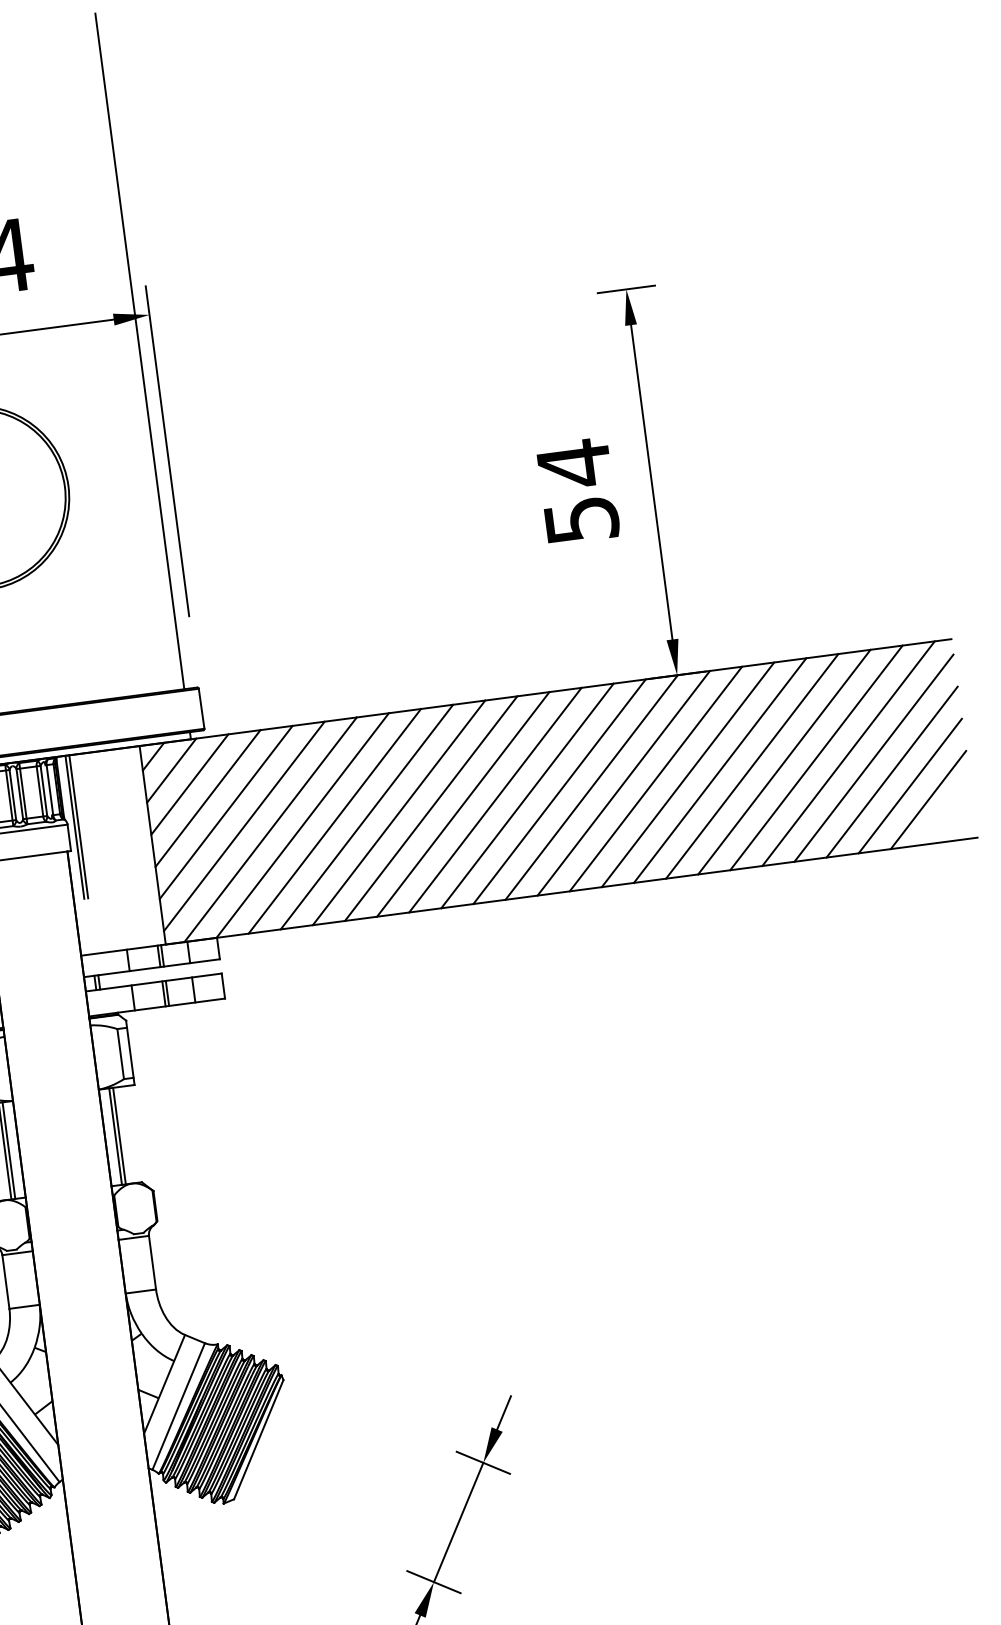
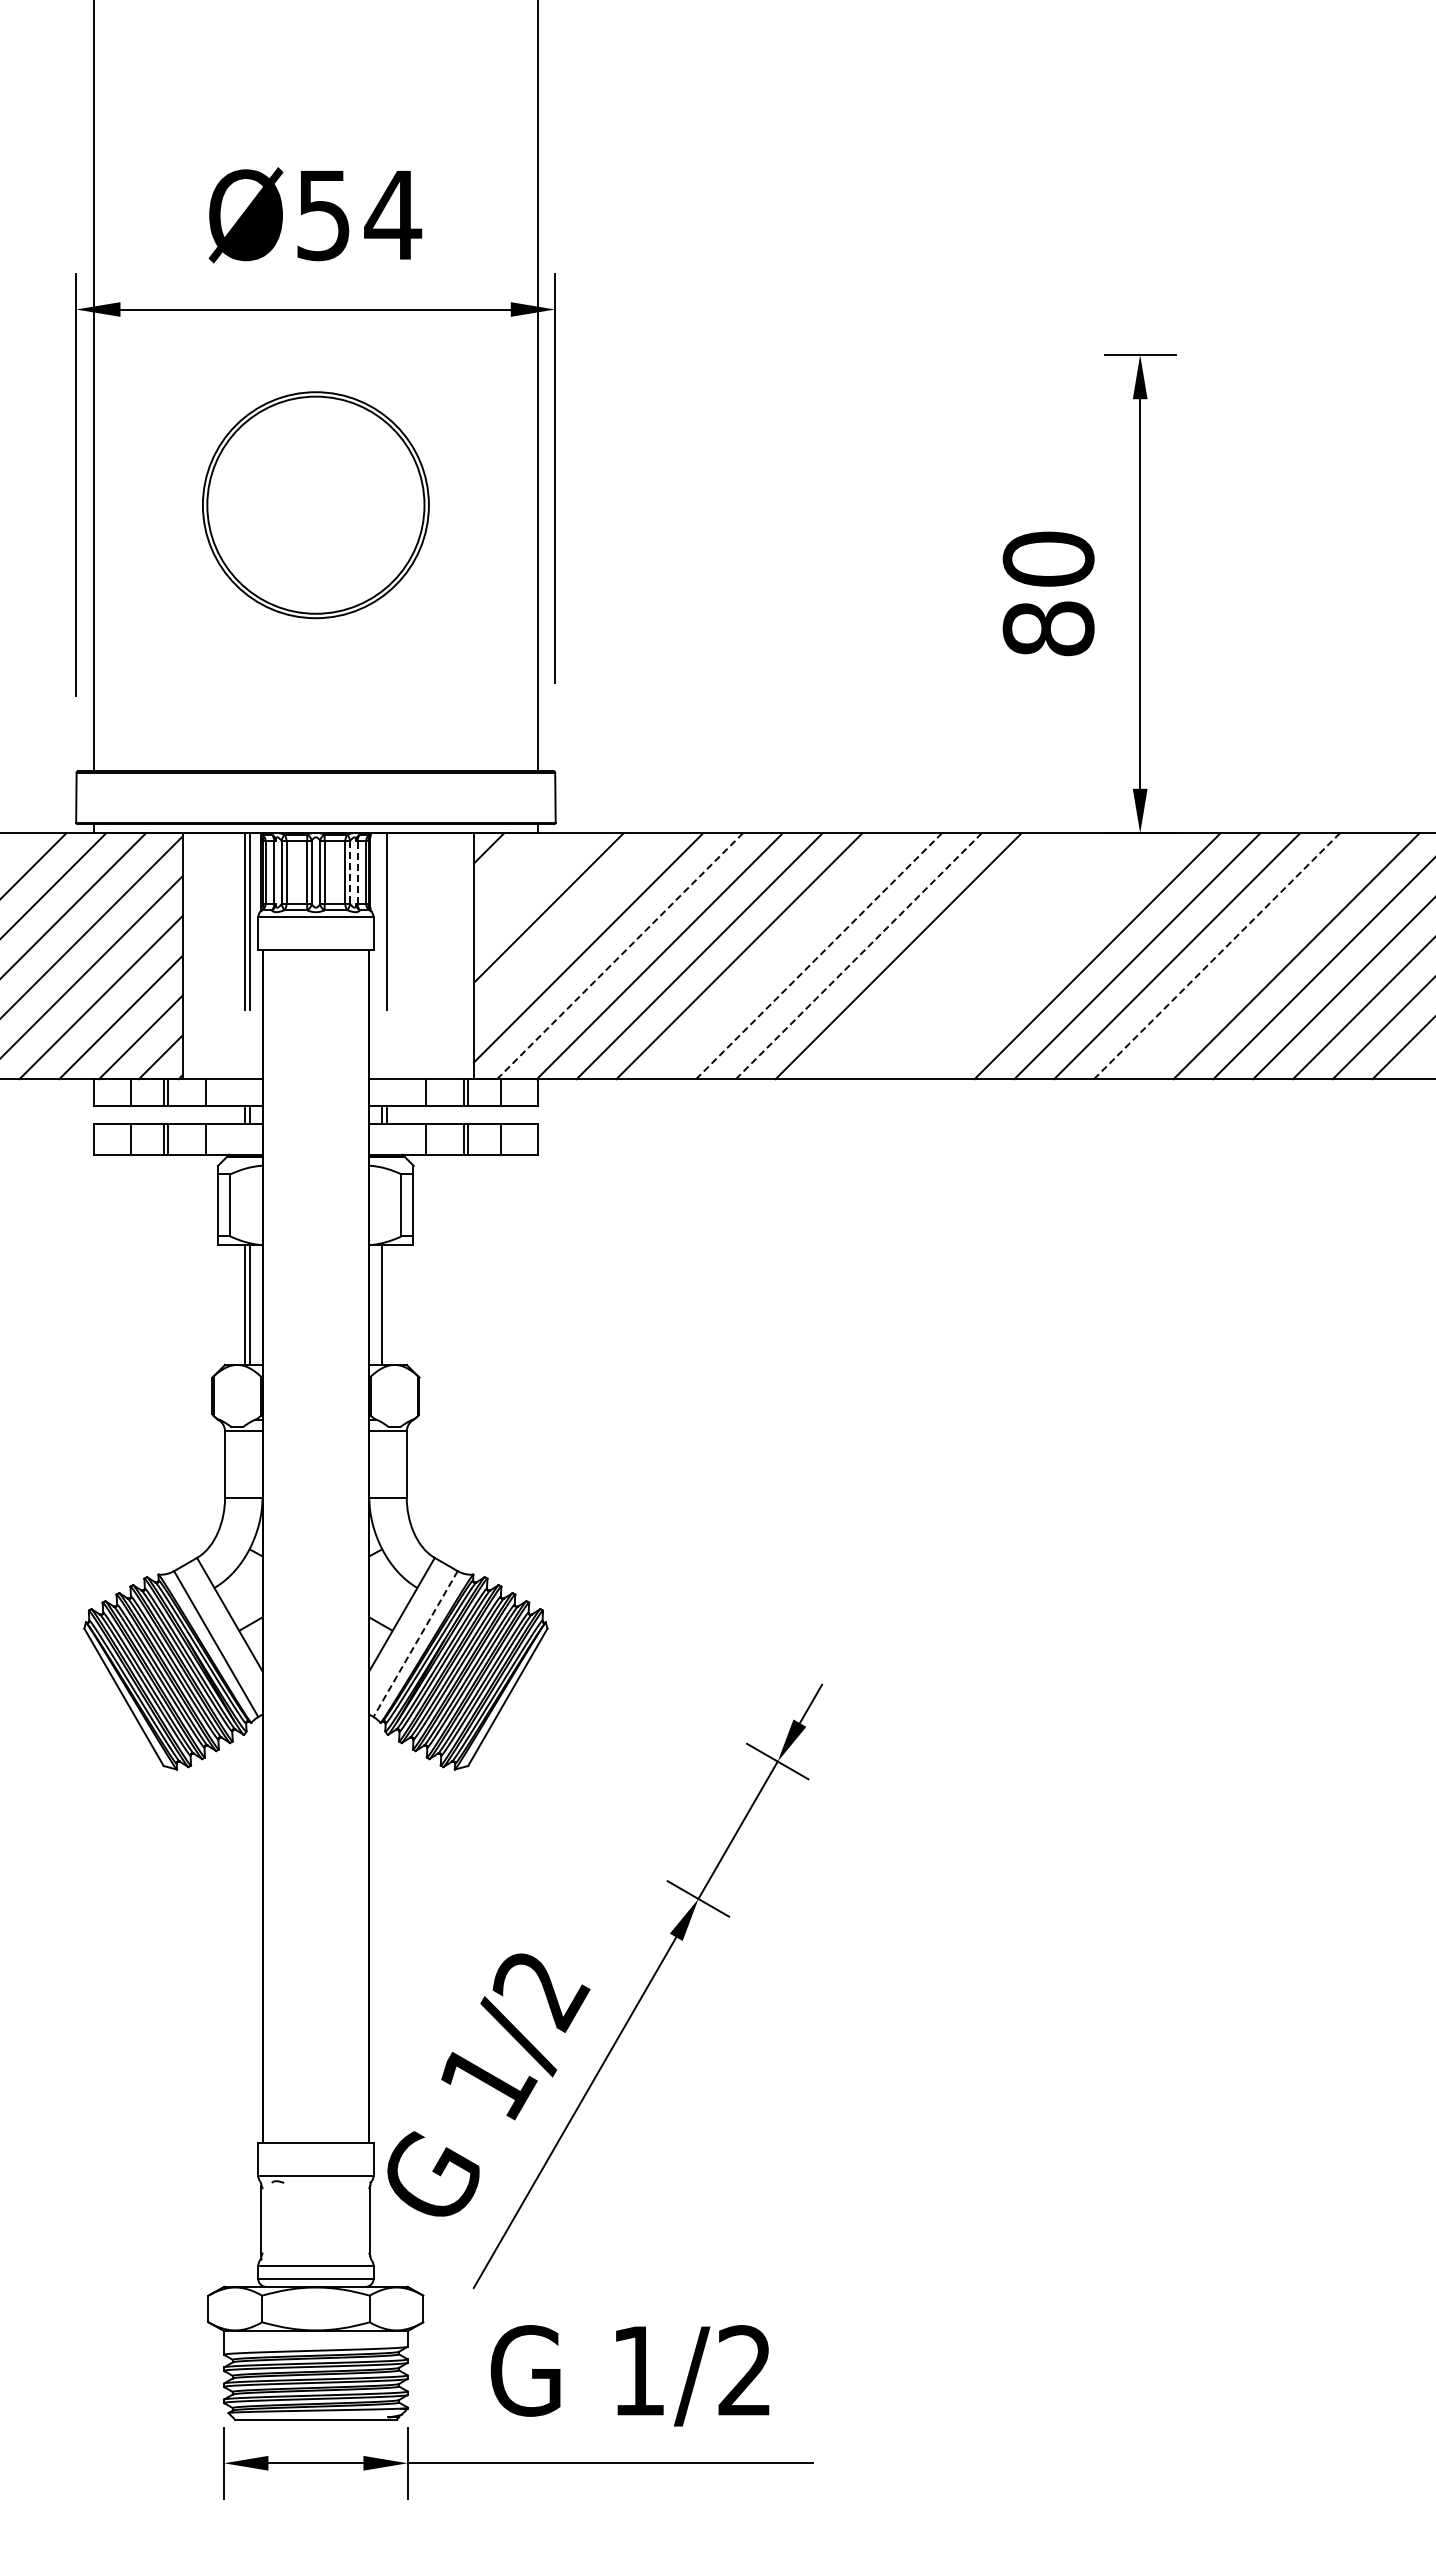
text: (577, 491) -> (1048, 593), 54 -> 80
line: (784, 762) -> (1256, 956), removed
line: (752, 766) -> (1217, 956), solid -> dashed
line: (171, 770) -> (508, 868), removed
line: (623, 783) -> (1057, 956), removed
line: (189, 784) -> (528, 888), removed
line: (592, 787) -> (1018, 956), removed
line: (49, 790) -> (357, 872), solid -> dashed
line: (44, 791) -> (350, 873), solid -> dashed
line: (559, 791) -> (978, 956), removed
line: (527, 796) -> (938, 956), removed
line: (463, 804) -> (858, 956), solid -> dashed
line: (431, 808) -> (819, 956), solid -> dashed
line: (225, 812) -> (568, 927), removed
line: (399, 813) -> (779, 956), removed
line: (75, 827) -> (382, 921), removed
line: (270, 830) -> (620, 956), solid -> dashed
line: (119, 1135) -> (386, 1304), removed
line: (178, 1406) -> (415, 1644), solid -> dashed

